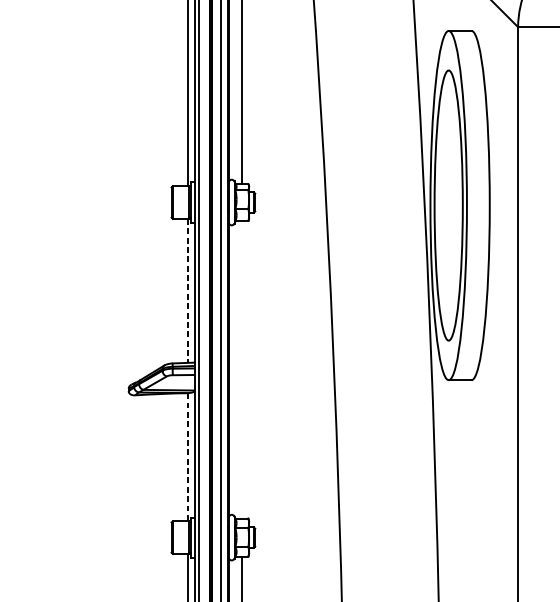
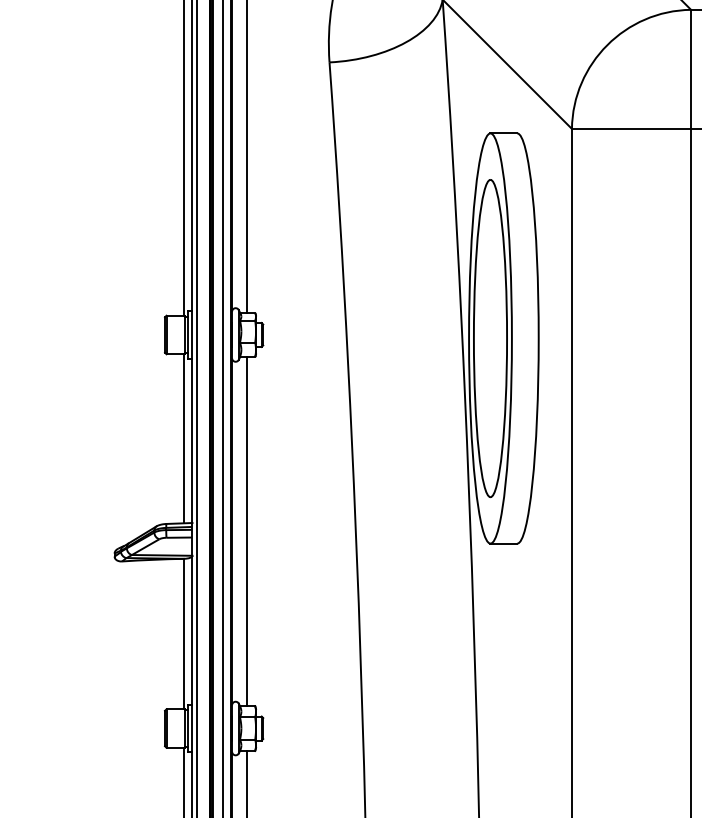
line: (188, 290) -> (184, 438), dashed -> solid
line: (241, 369) -> (247, 531), added
line: (188, 457) -> (184, 634), dashed -> solid

